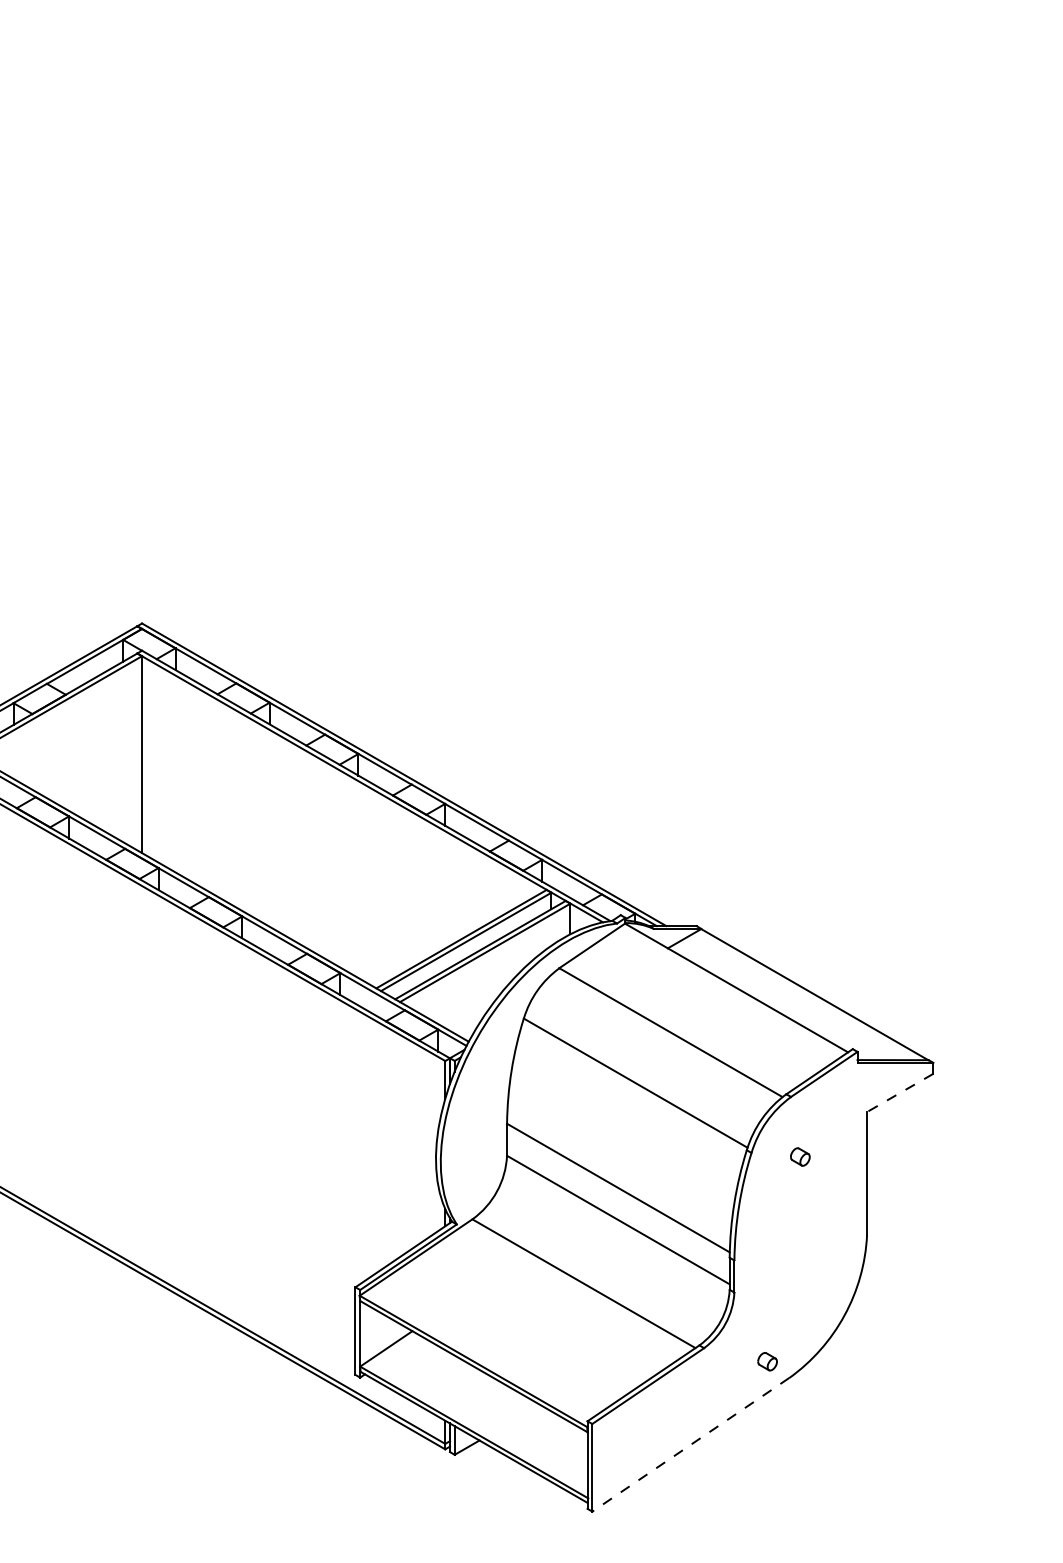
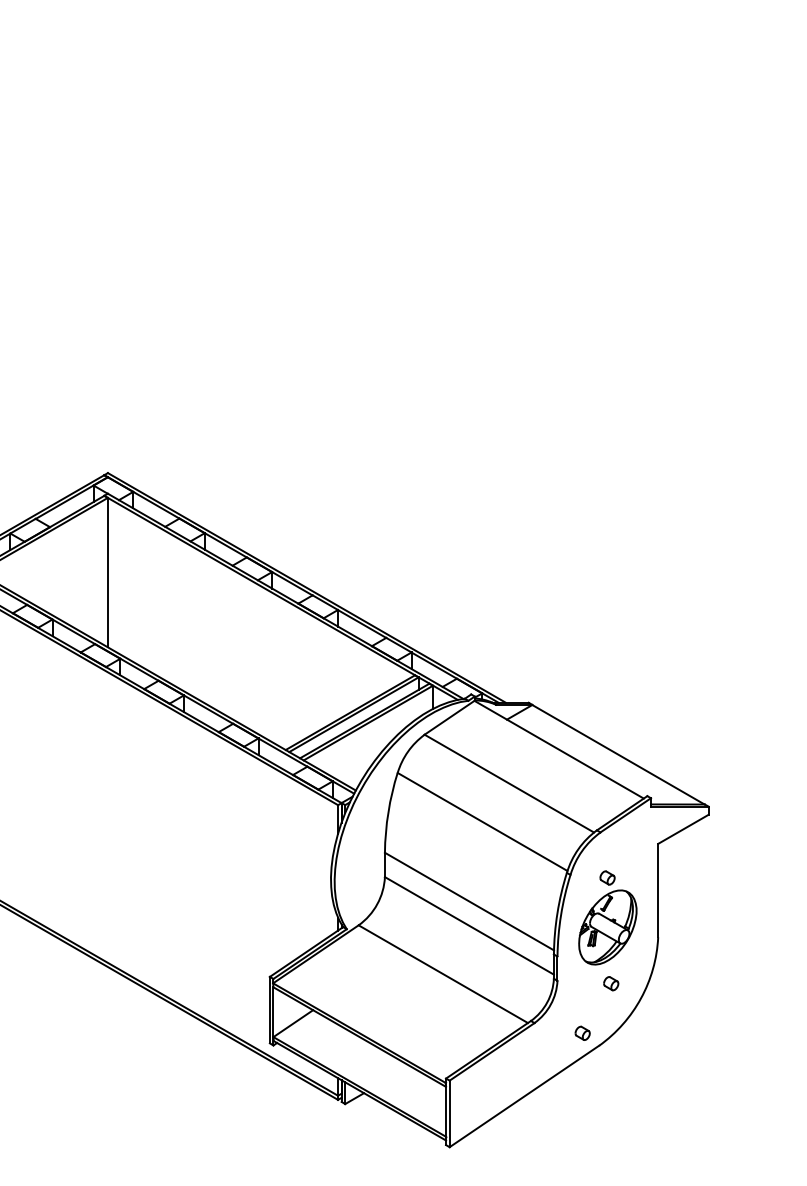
line: (899, 1093) -> (682, 829), dashed -> solid
part: (800, 1221) -> (607, 926), added
part: (804, 1295) -> (610, 983), added
line: (690, 1444) -> (524, 1096), dashed -> solid

